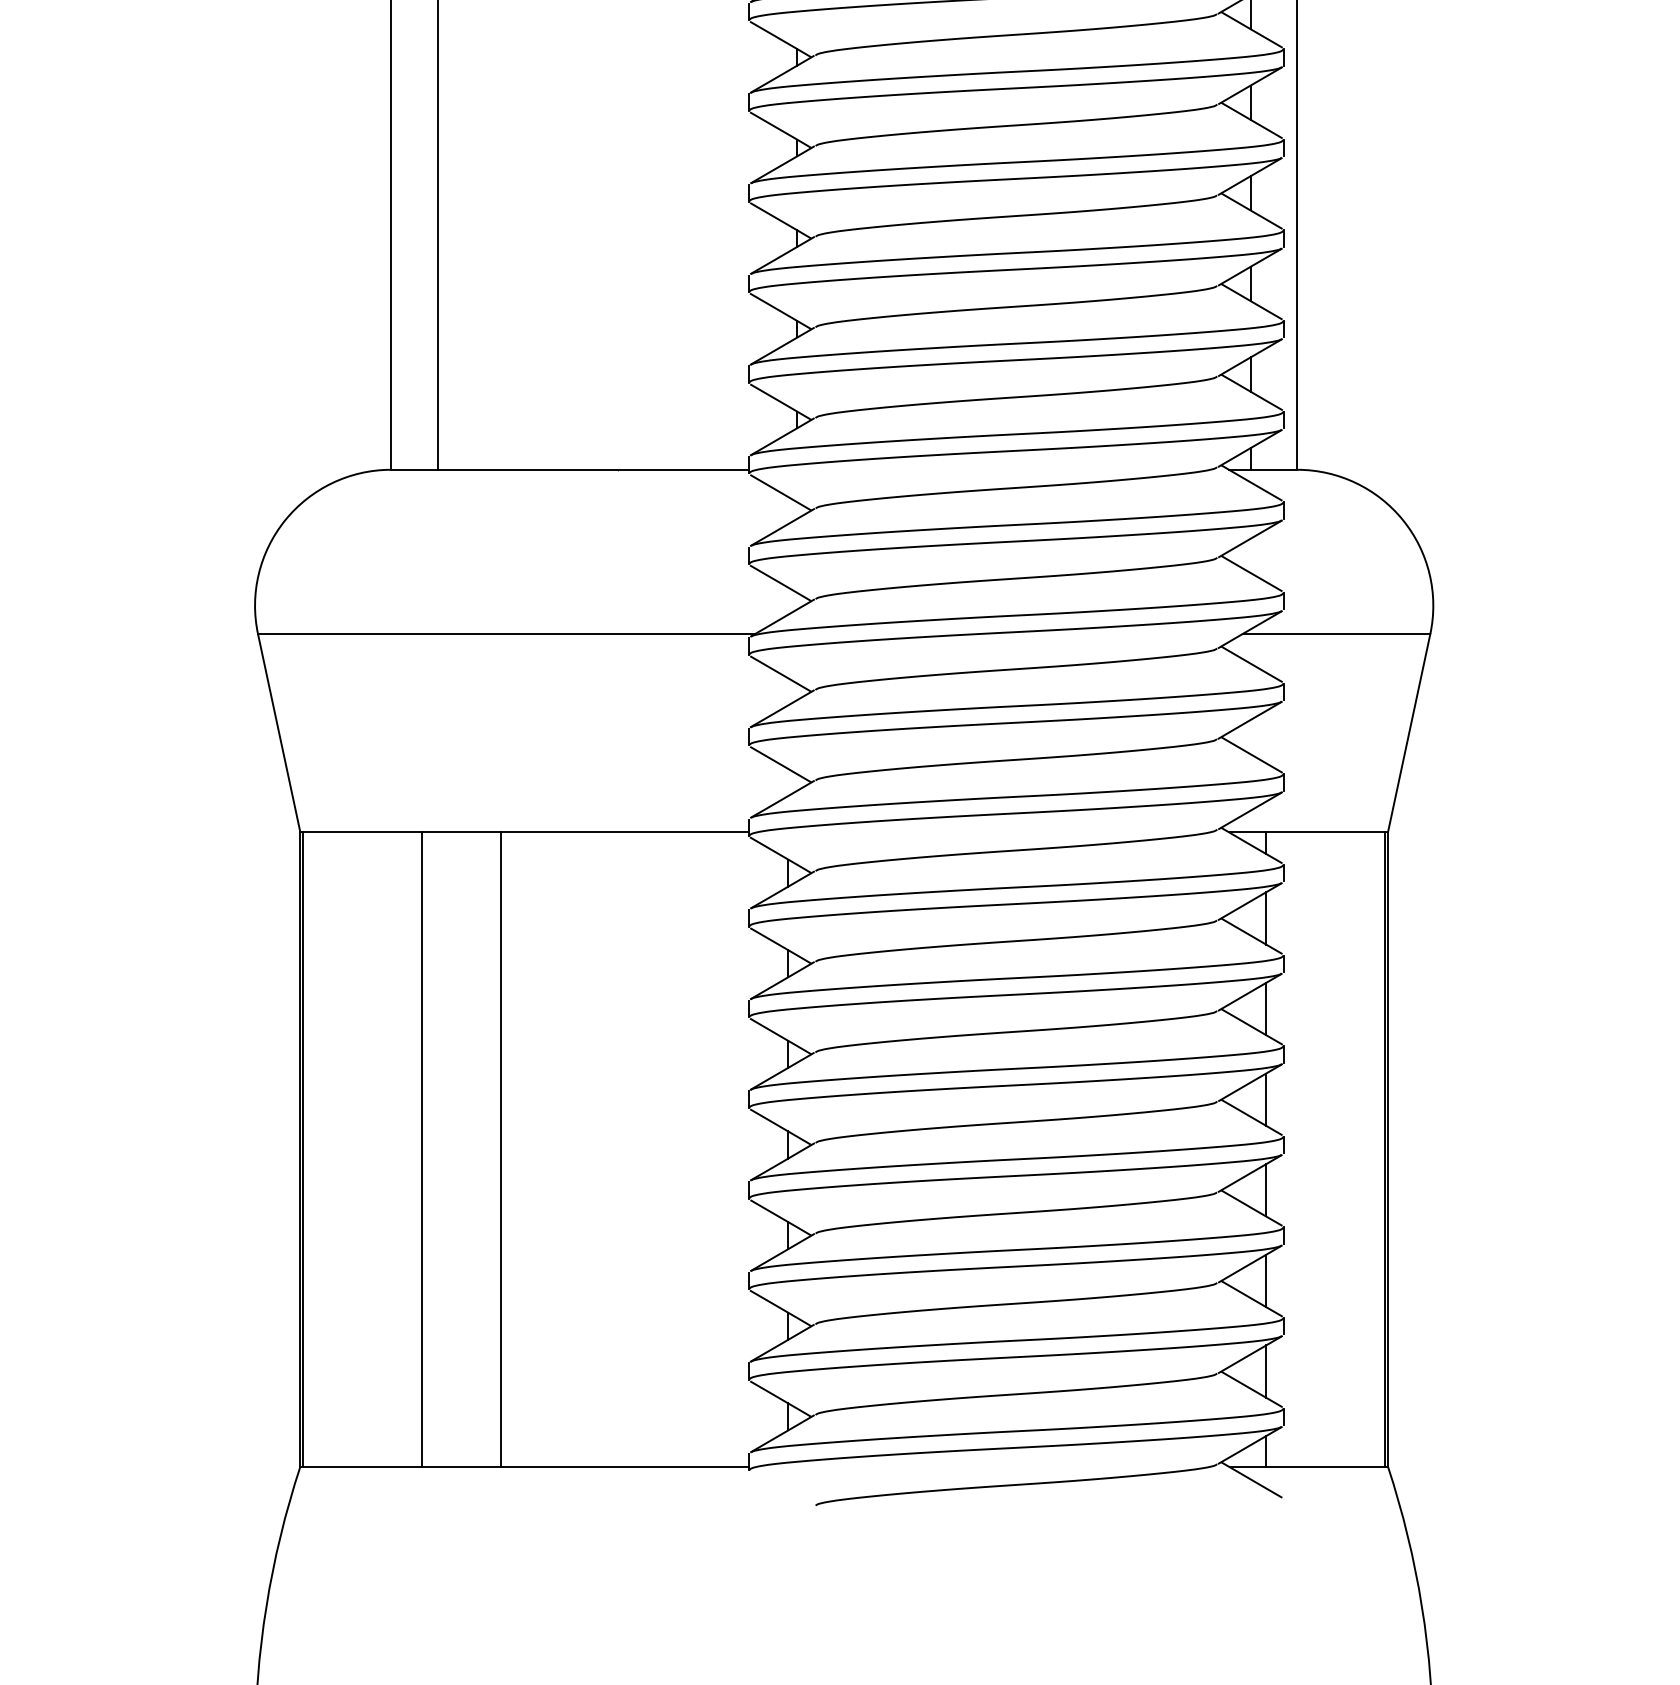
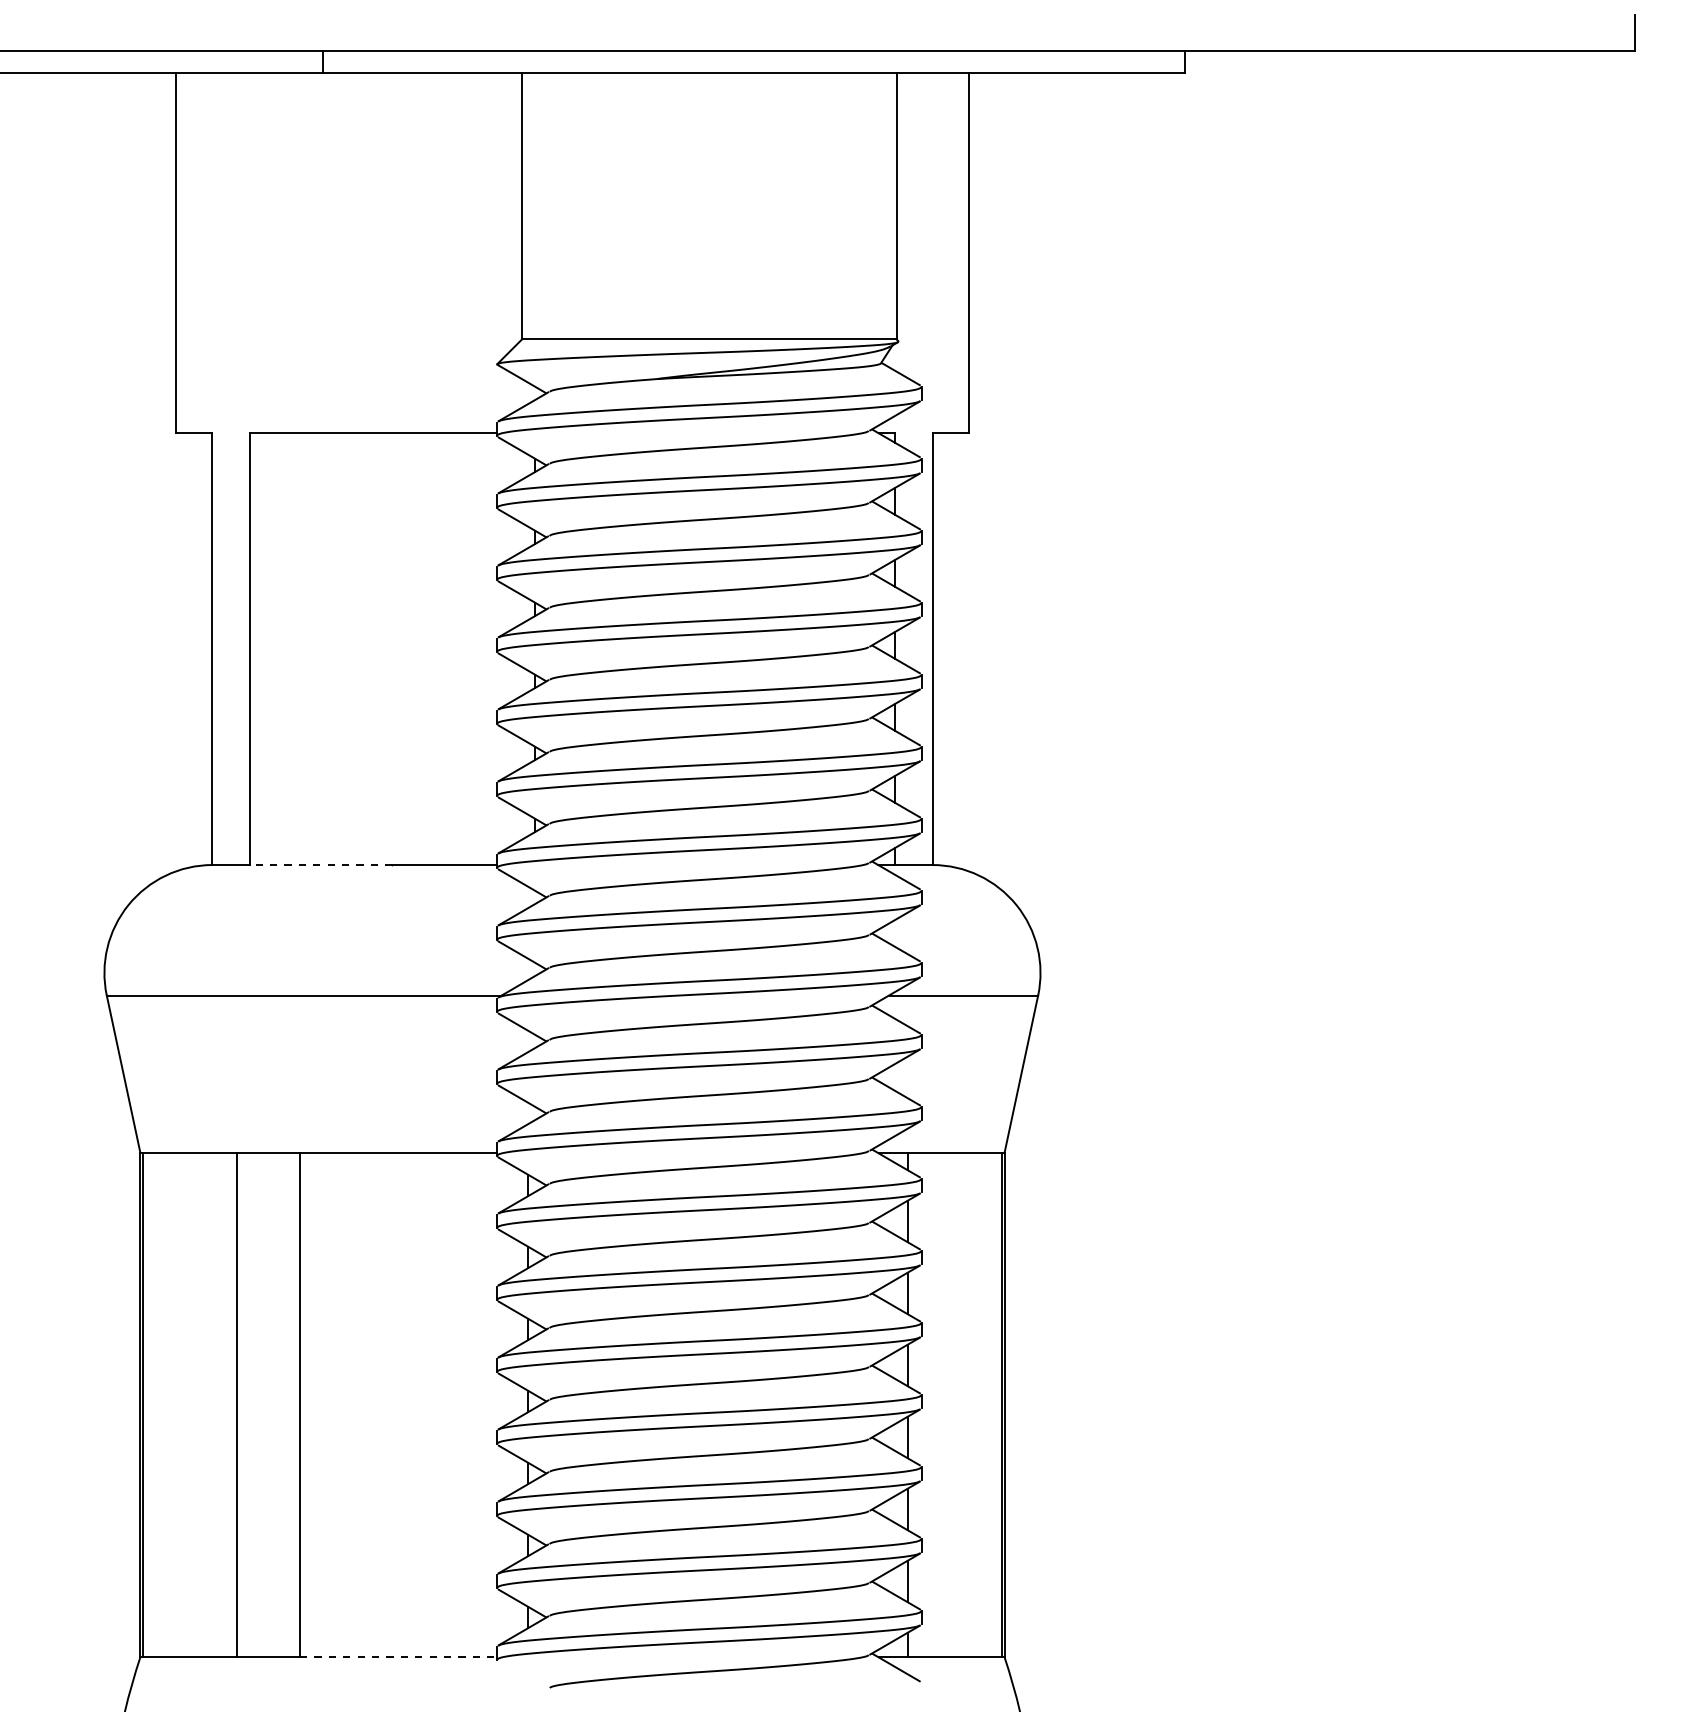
line: (527, 470) -> (320, 865), solid -> dashed
line: (625, 1467) -> (398, 1657), solid -> dashed

